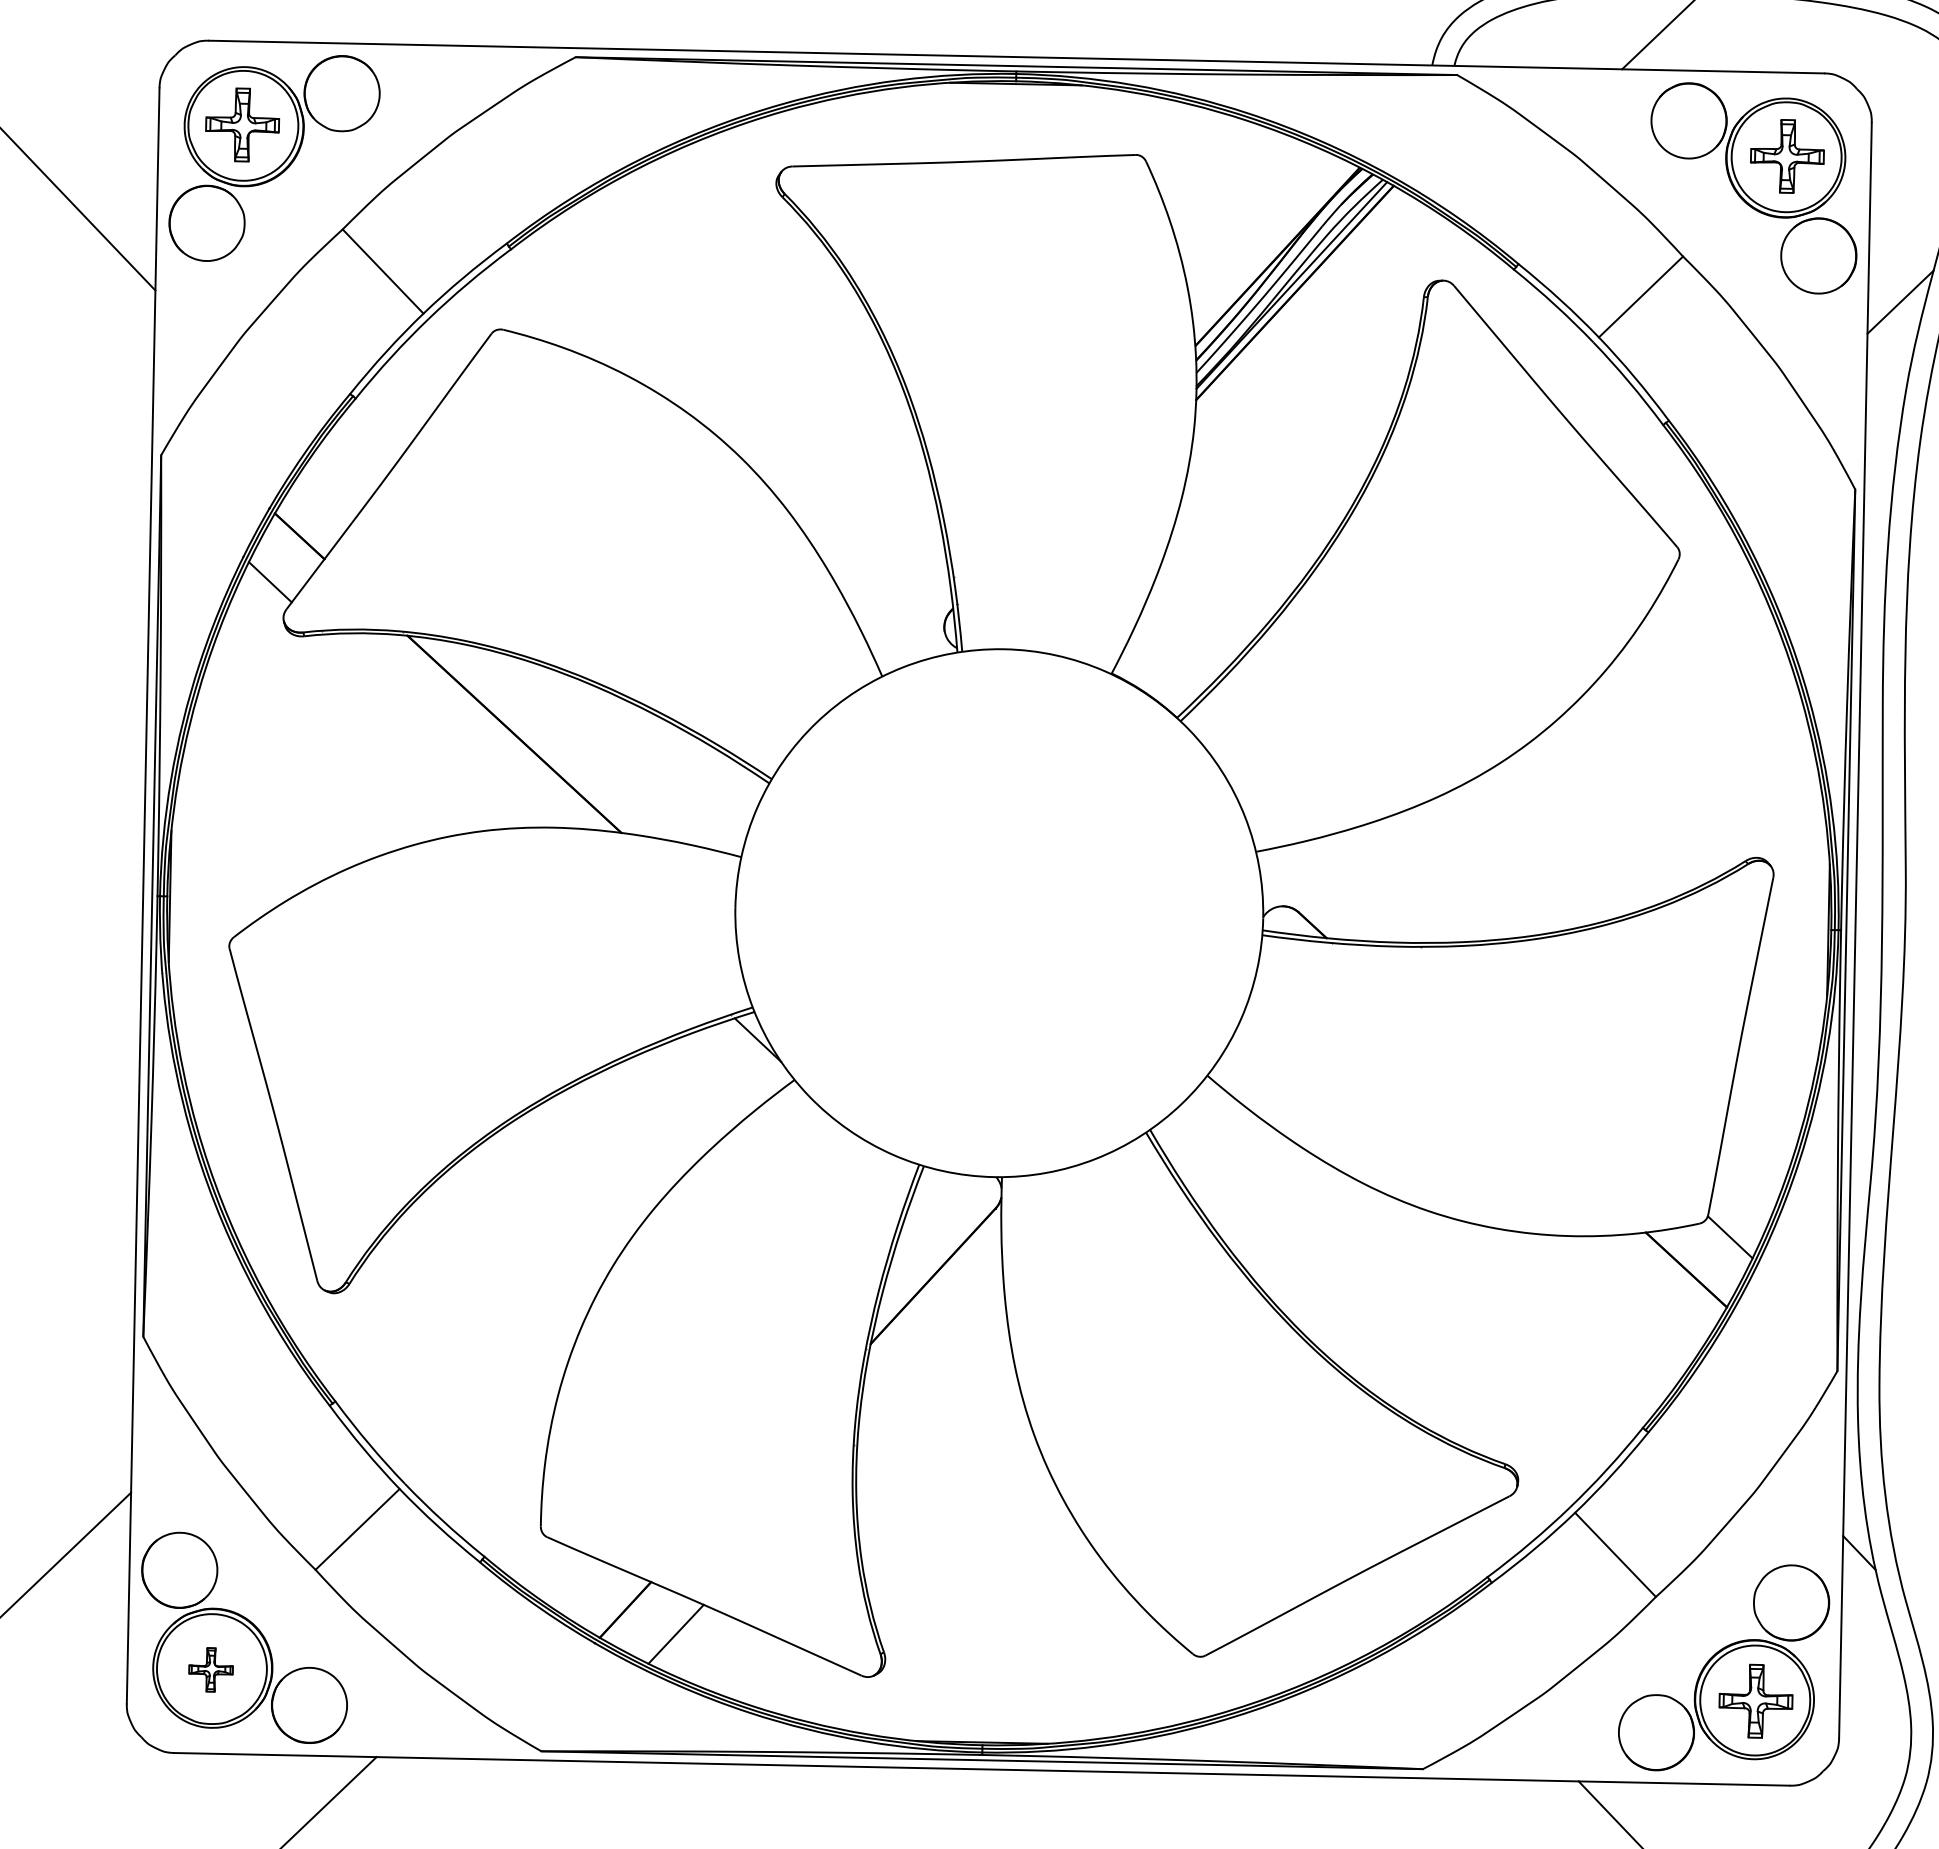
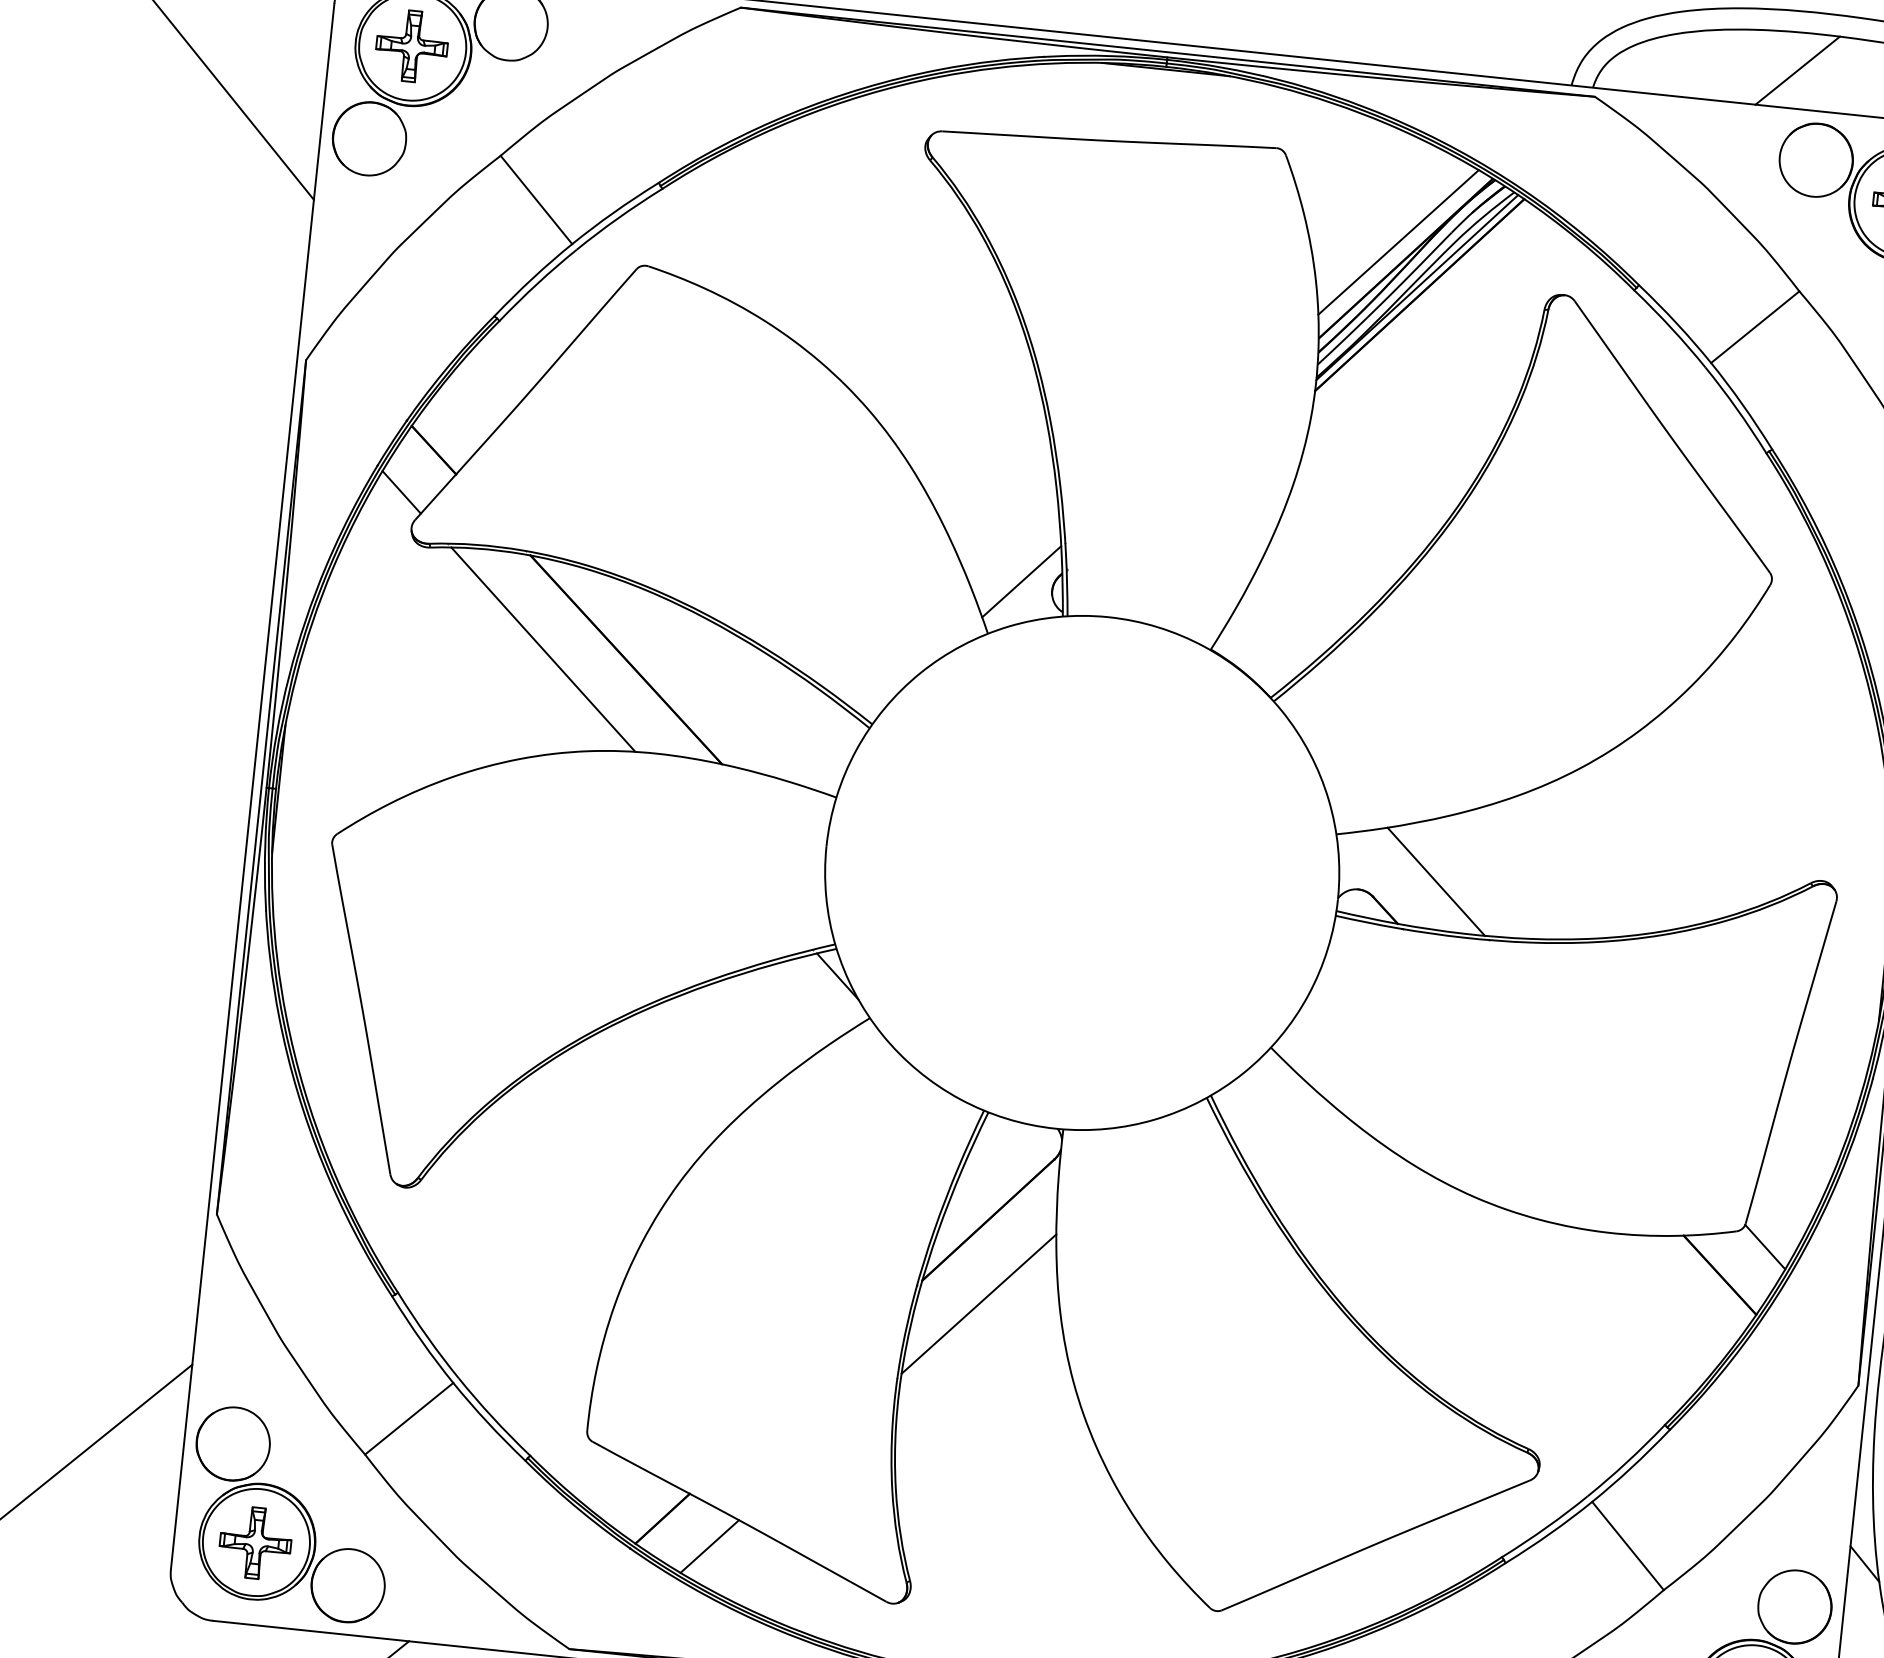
line: (1268, 240) -> (1398, 242), added
line: (912, 620) -> (1021, 581), added
line: (428, 730) -> (543, 649), added
line: (1361, 891) -> (1435, 881), added
line: (930, 1363) -> (978, 1304), added
part: (210, 1669) -> (254, 1542), size x1.67

